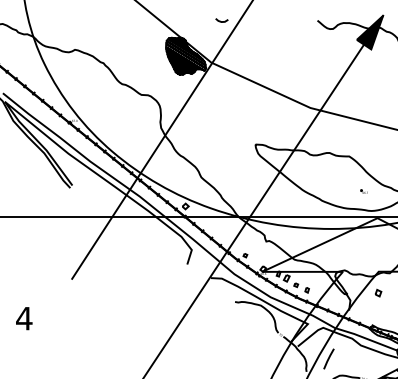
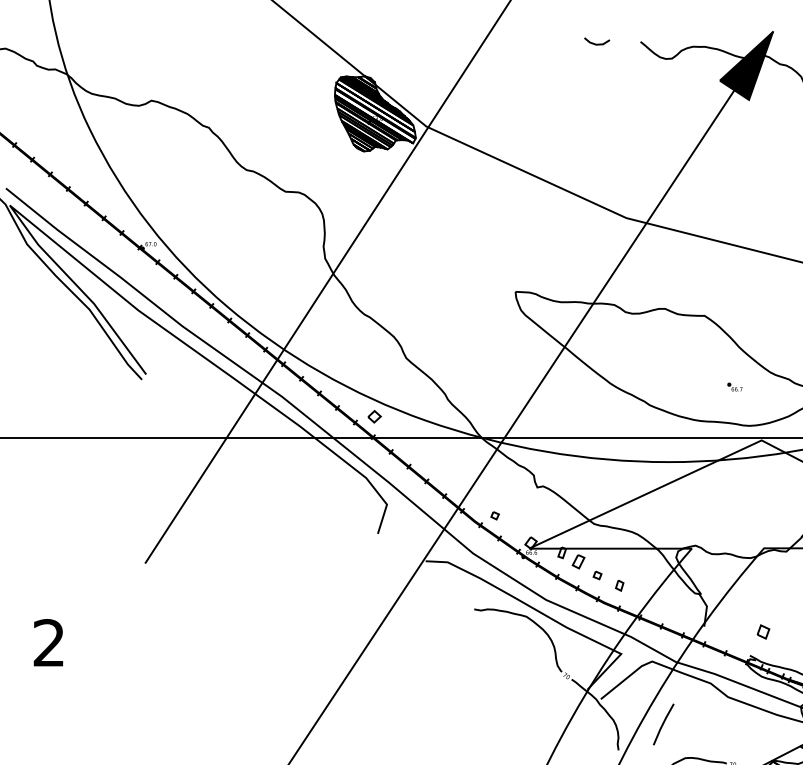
line: (220, 20) -> (594, 41), moved
part: (378, 292) -> (763, 630), moved
text: (24, 318) -> (49, 642), 4 -> 2

